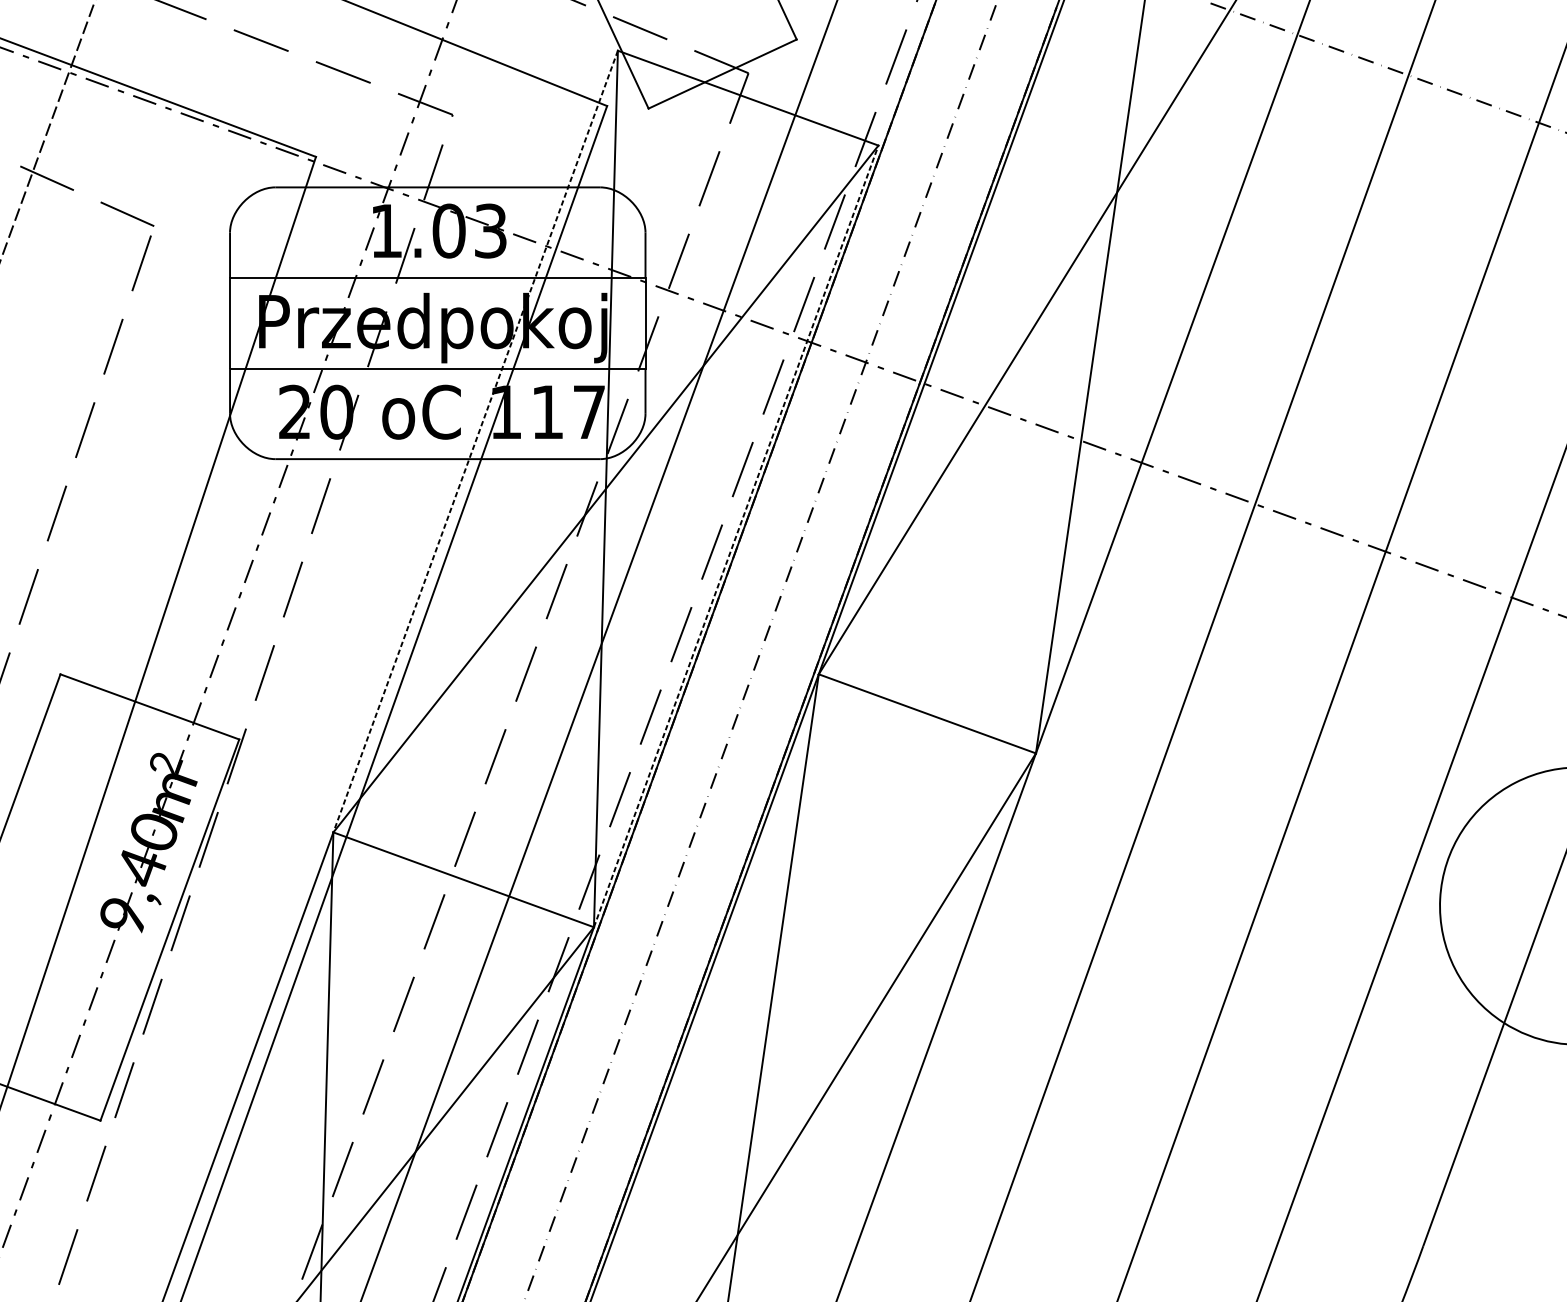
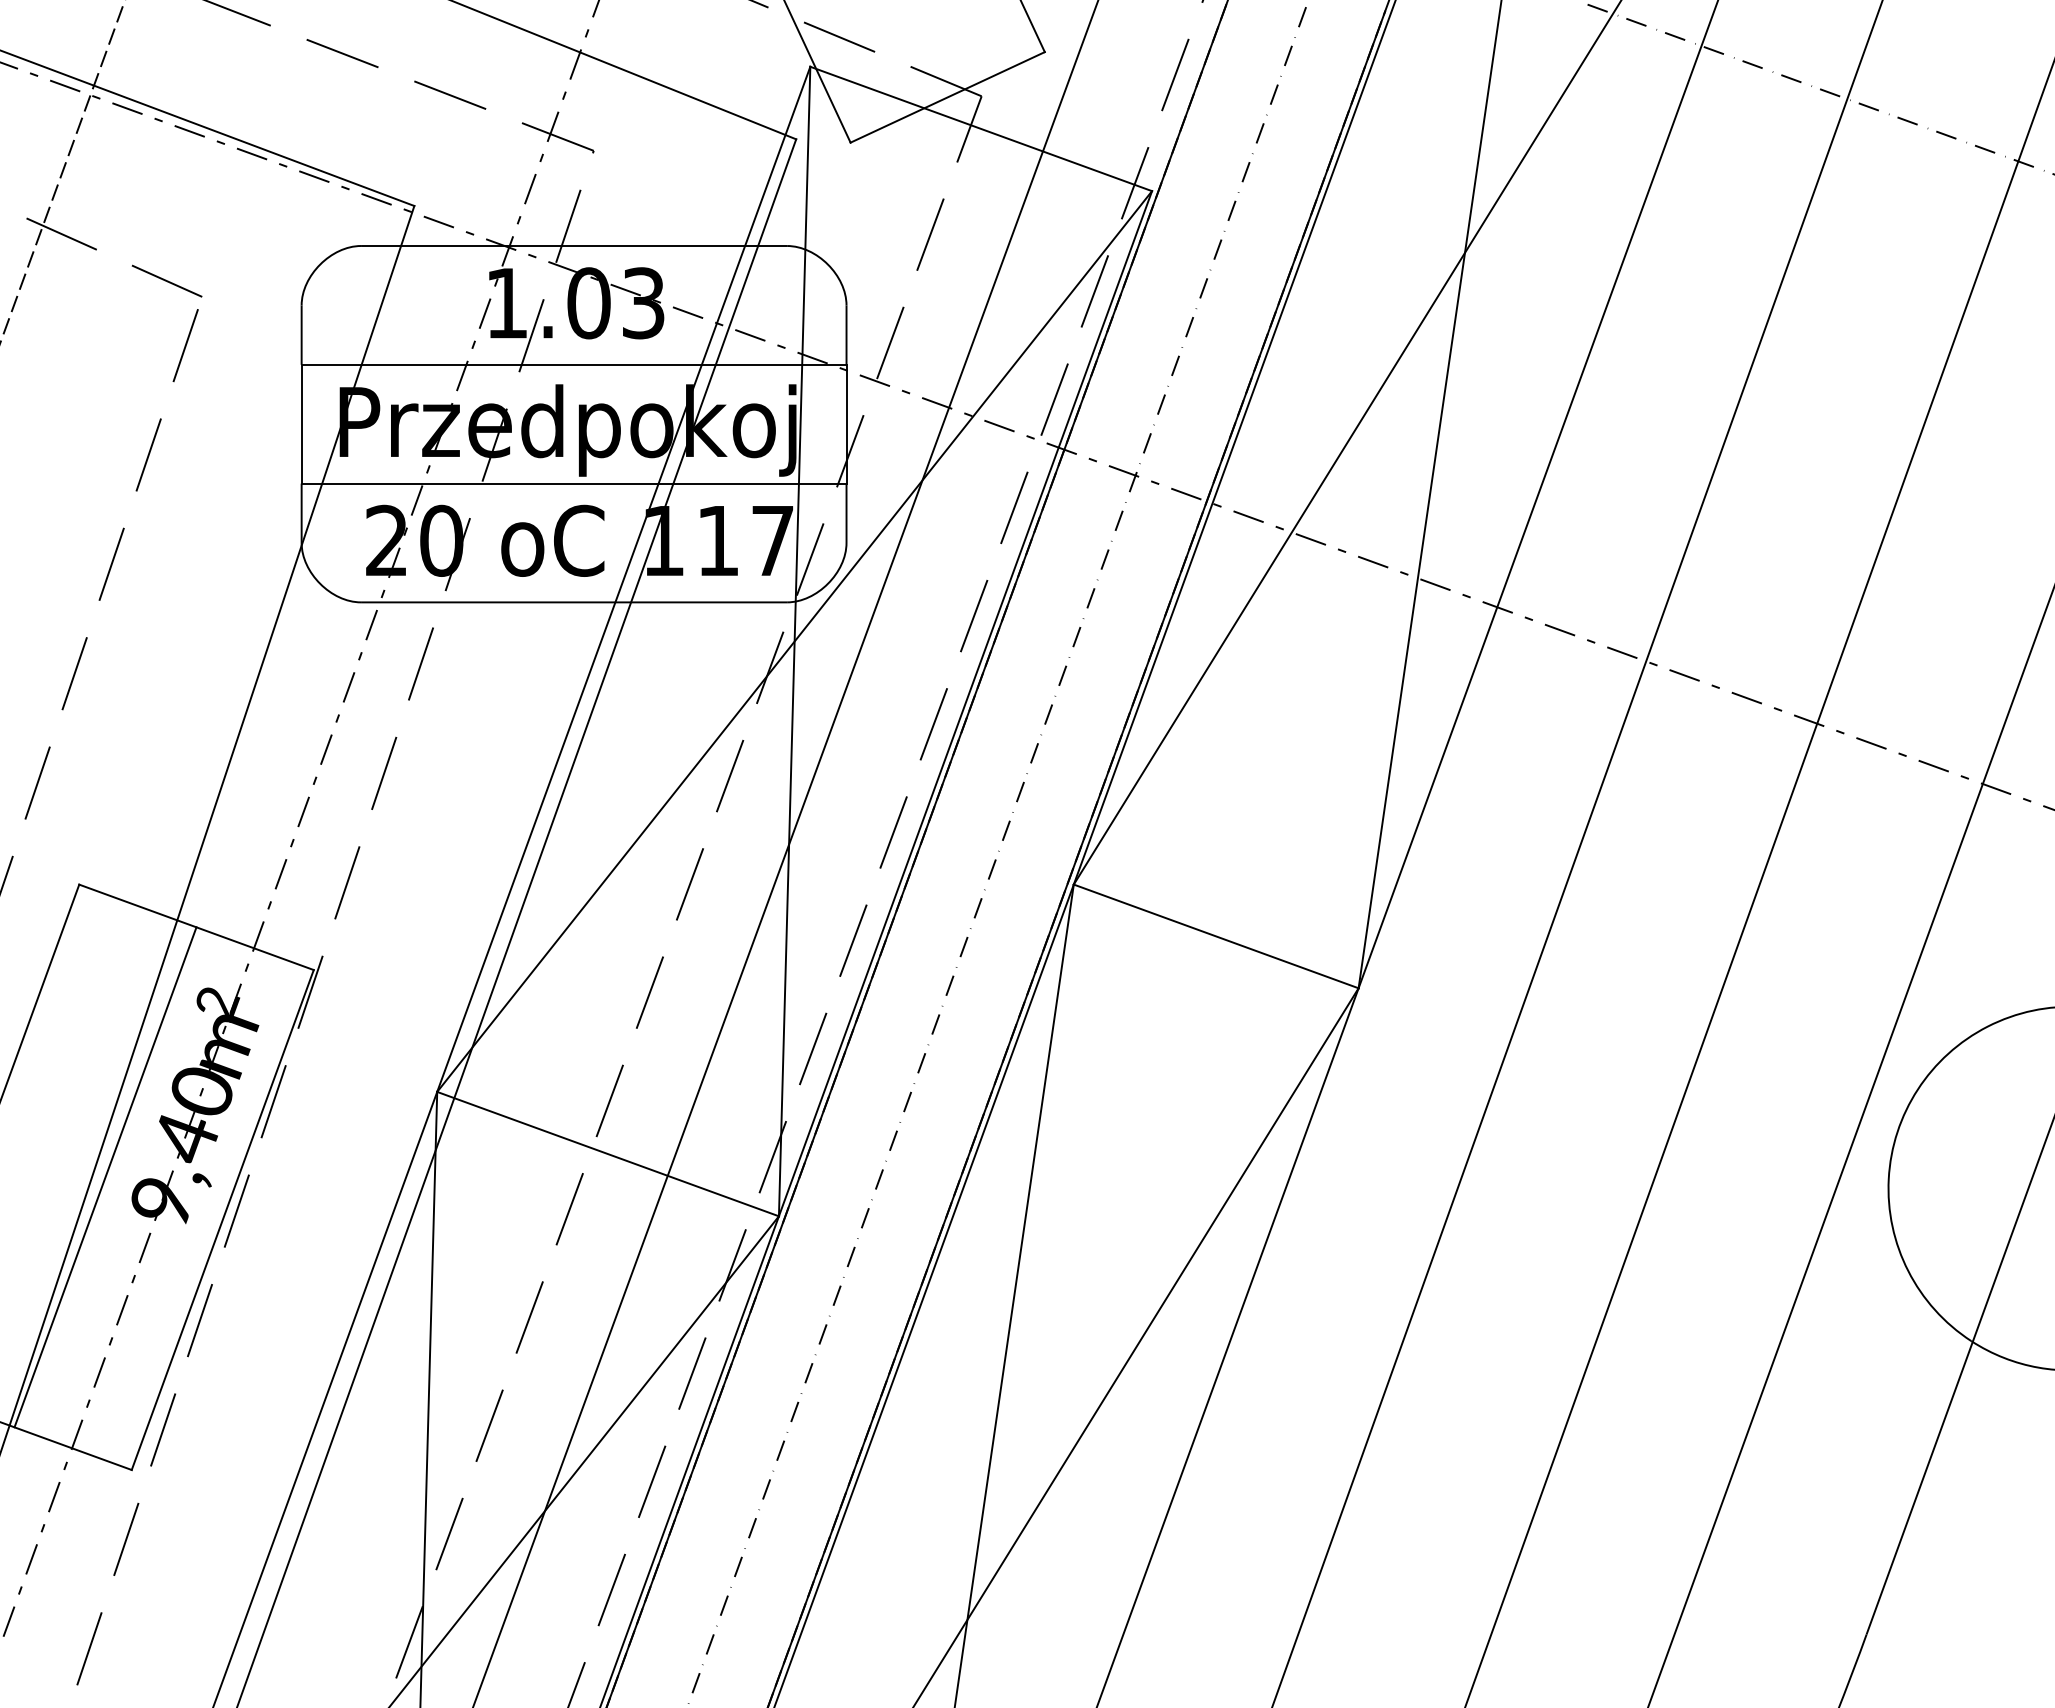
line: (475, 441) -> (623, 579), dashed -> solid
line: (736, 536) -> (965, 703), dashed -> solid
line: (80, 897) -> (105, 1177), added

